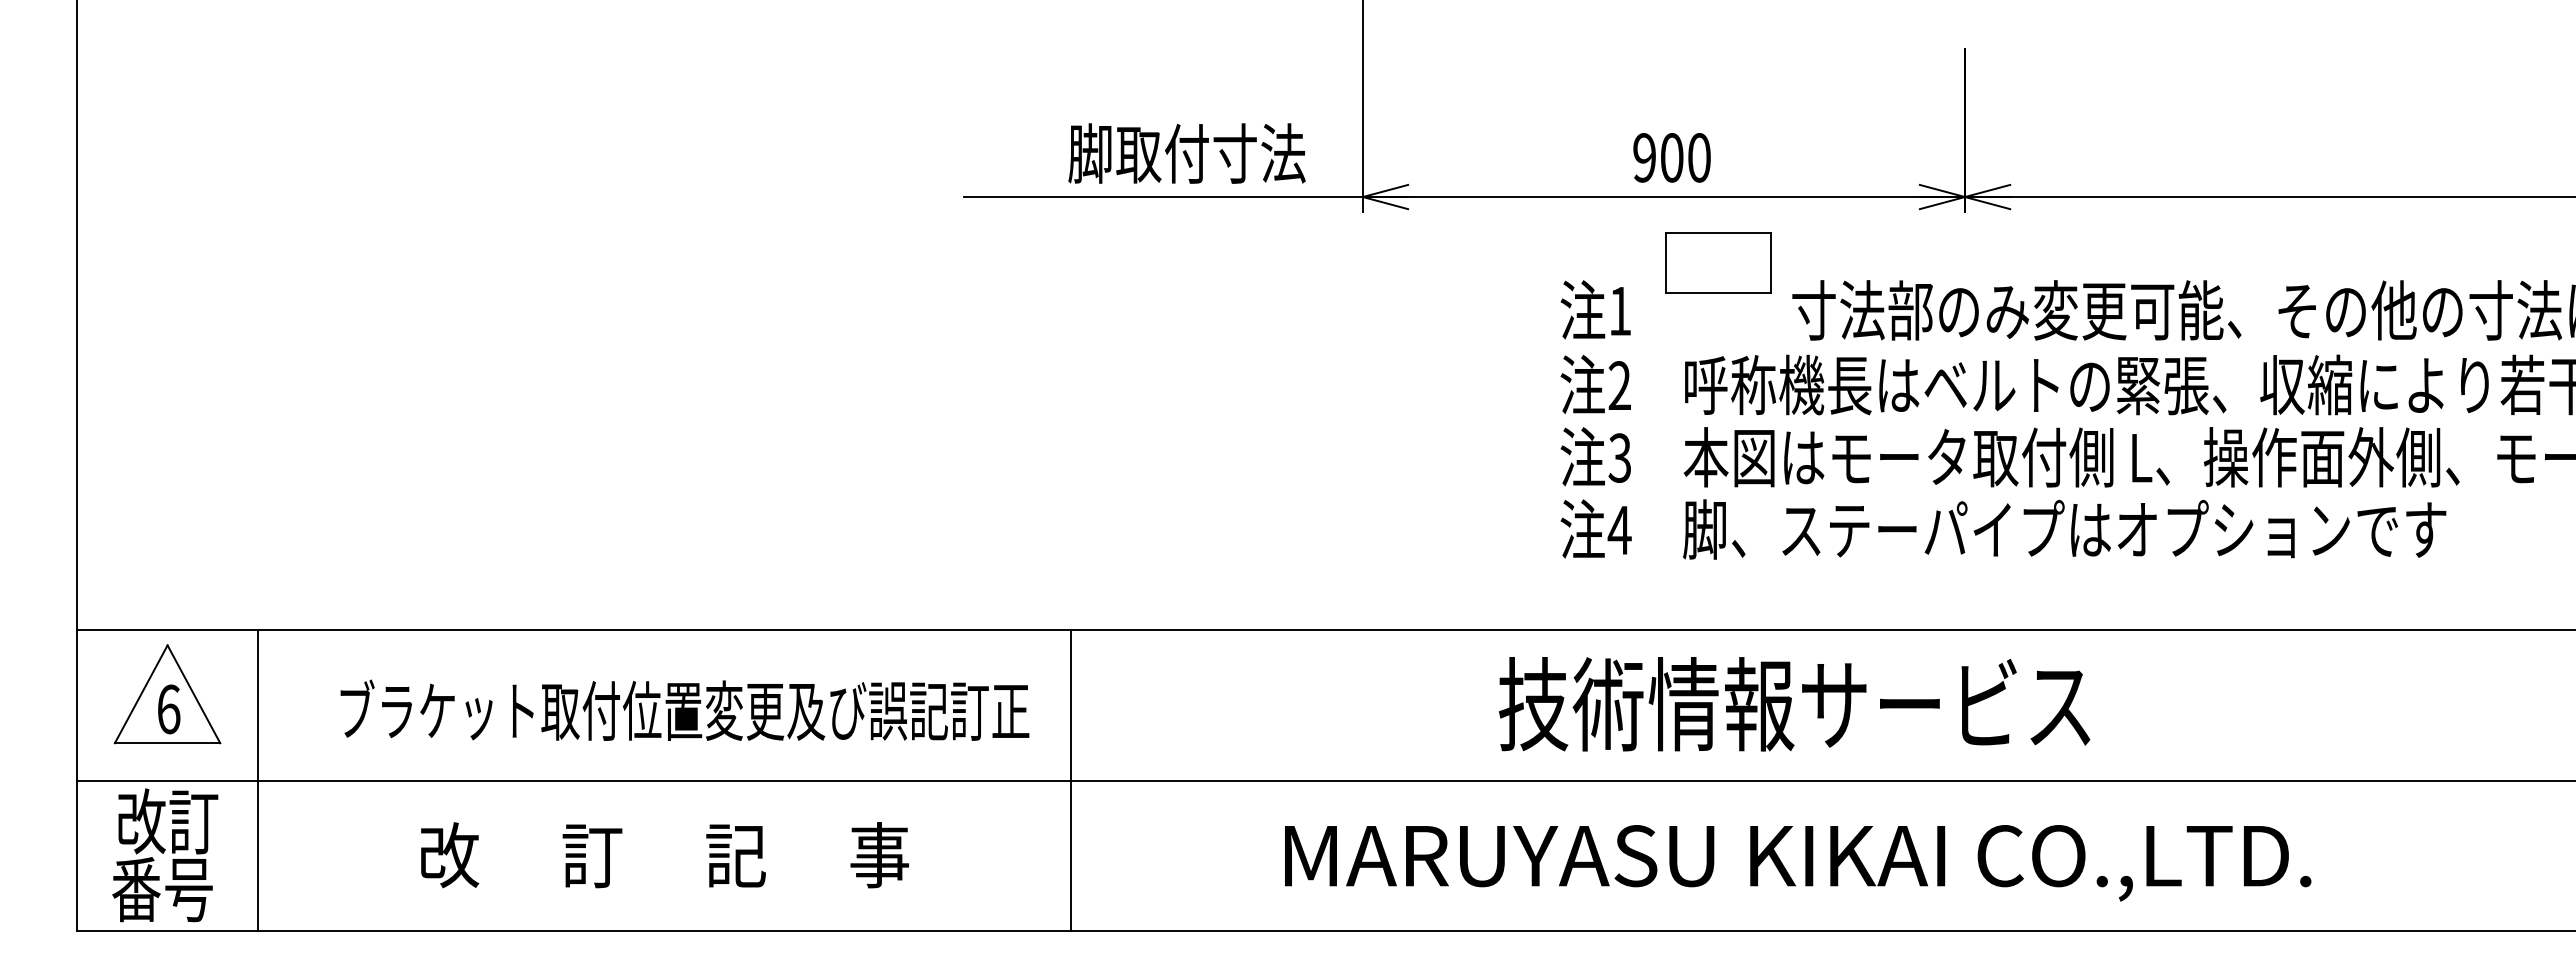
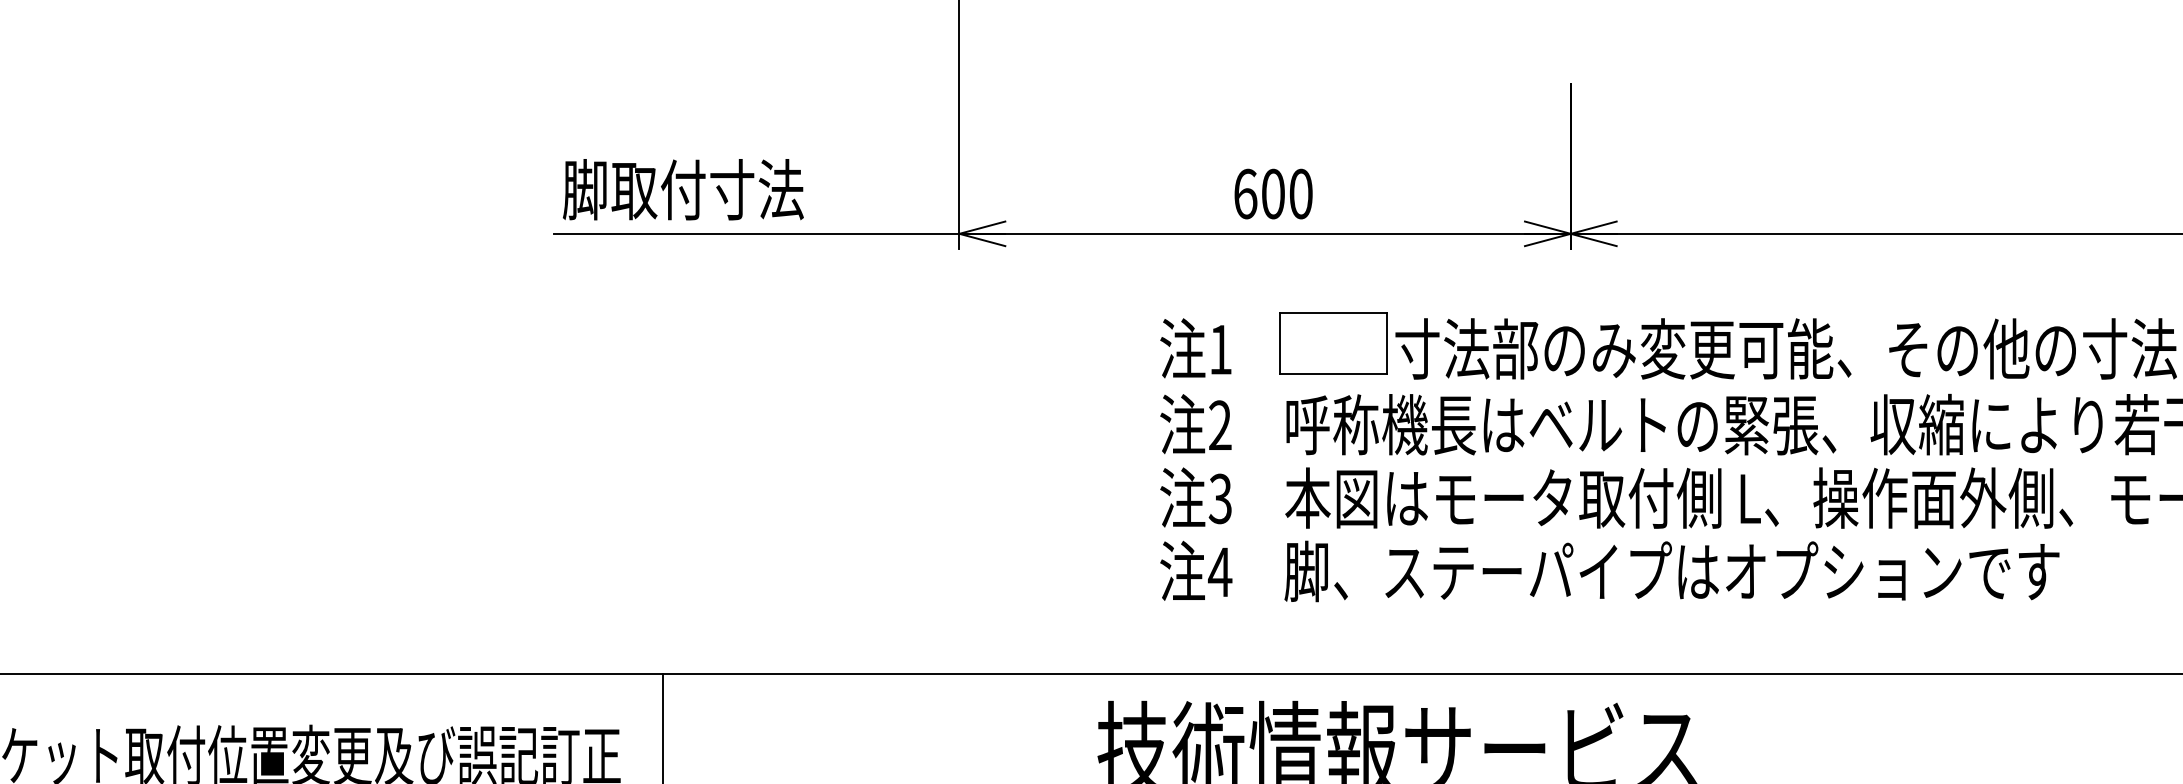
text: (1186, 153) -> (682, 189), moved
text: (1644, 157) -> (1245, 193), 900 -> 600
part: (1718, 262) -> (1333, 342), moved

